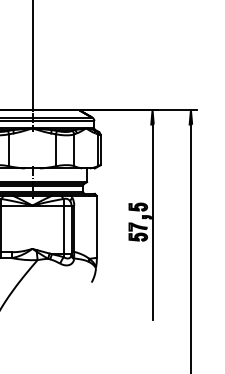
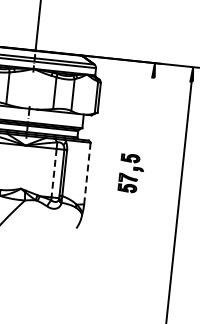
line: (152, 221) -> (143, 174), removed
line: (96, 226) -> (87, 173), solid -> dashed
line: (63, 230) -> (53, 173), solid -> dashed

